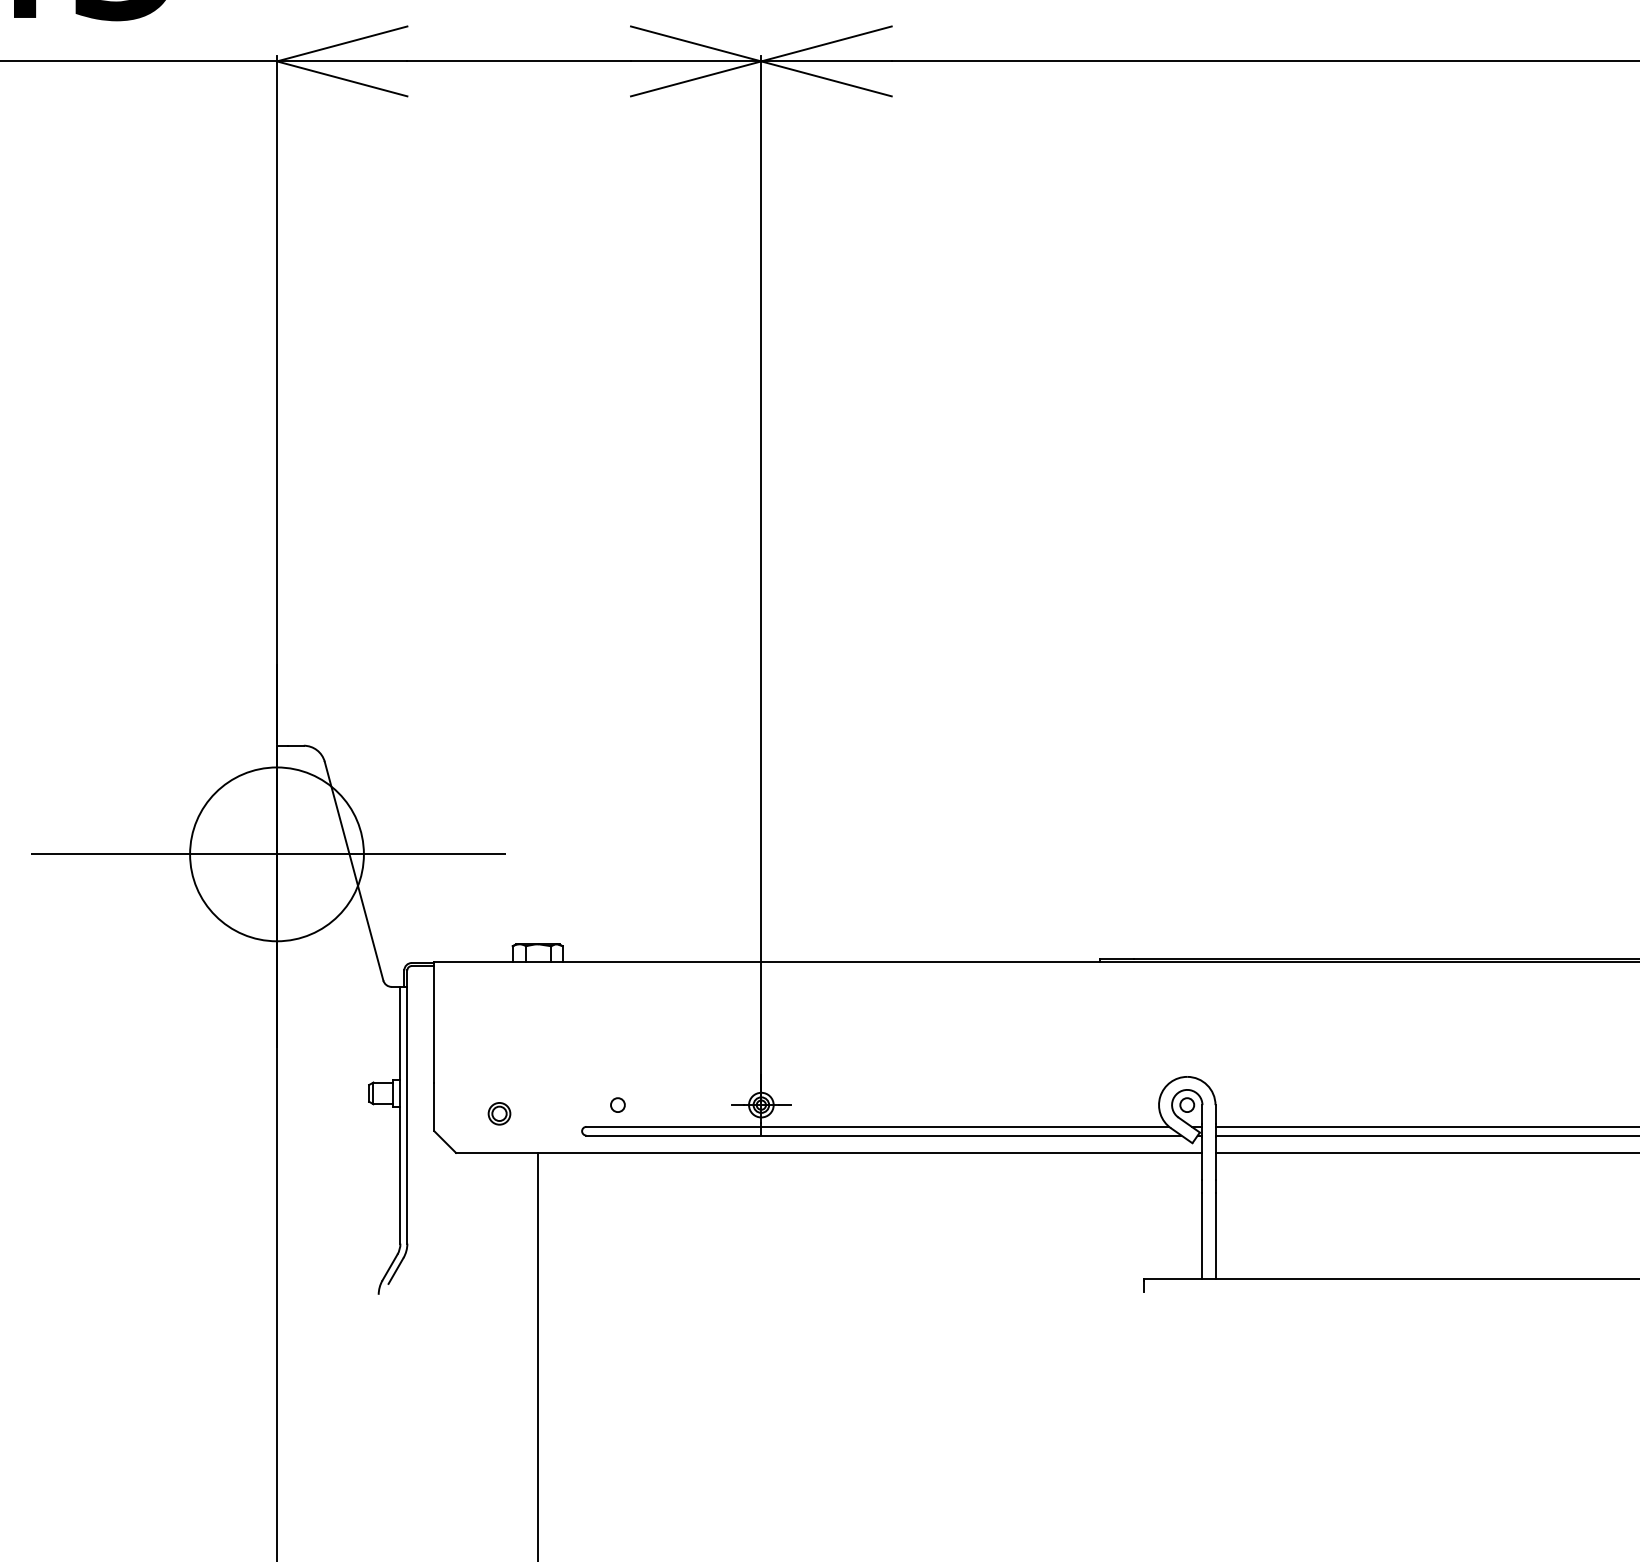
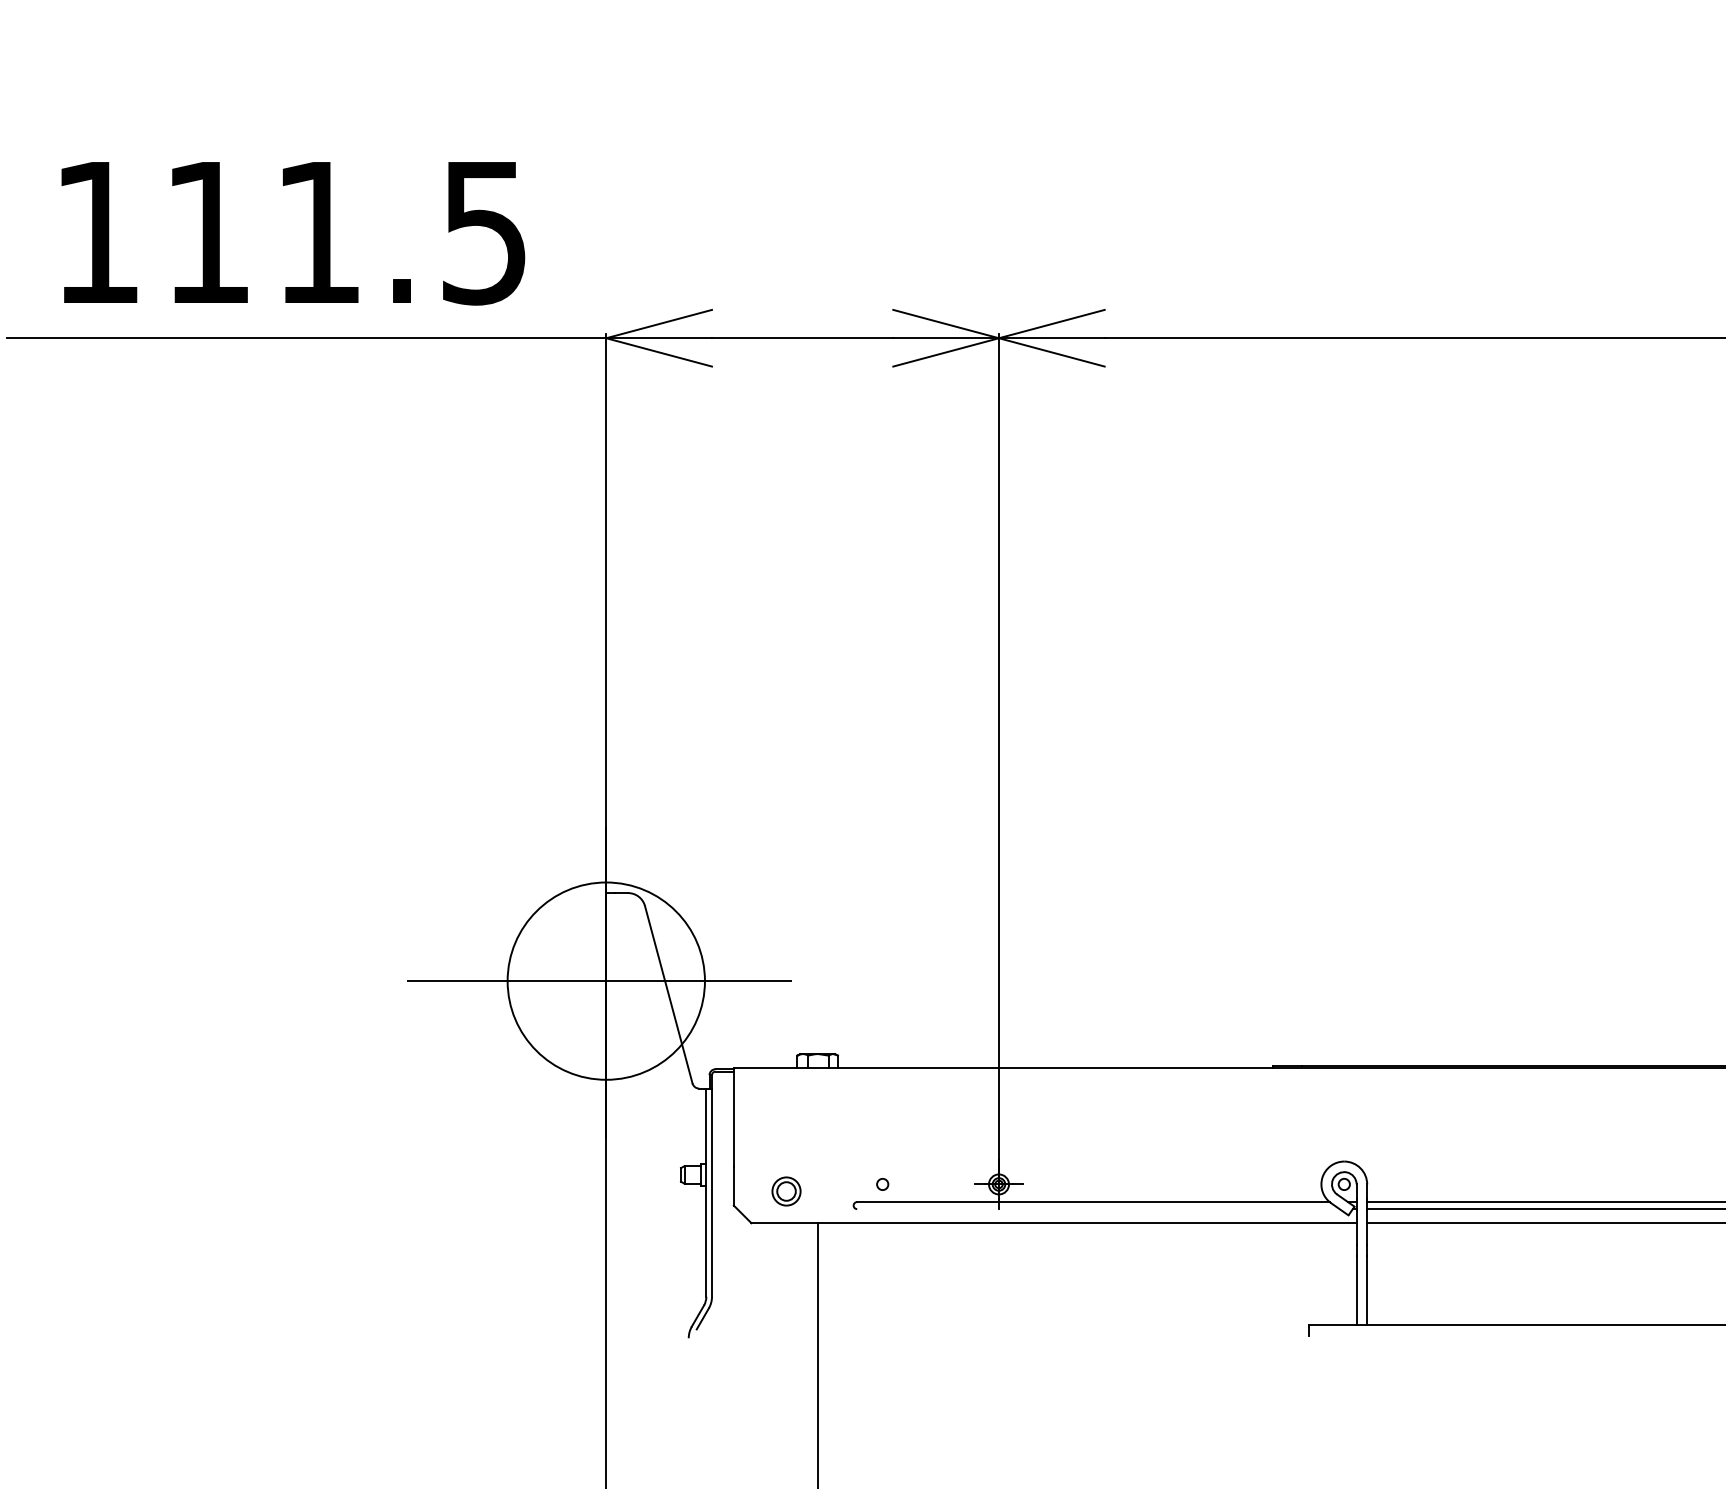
circle: (276, 853) -> (605, 980), size x1.4
part: (499, 1113) -> (786, 1191), size x1.6
line: (884, 1136) -> (1098, 1209), removed

